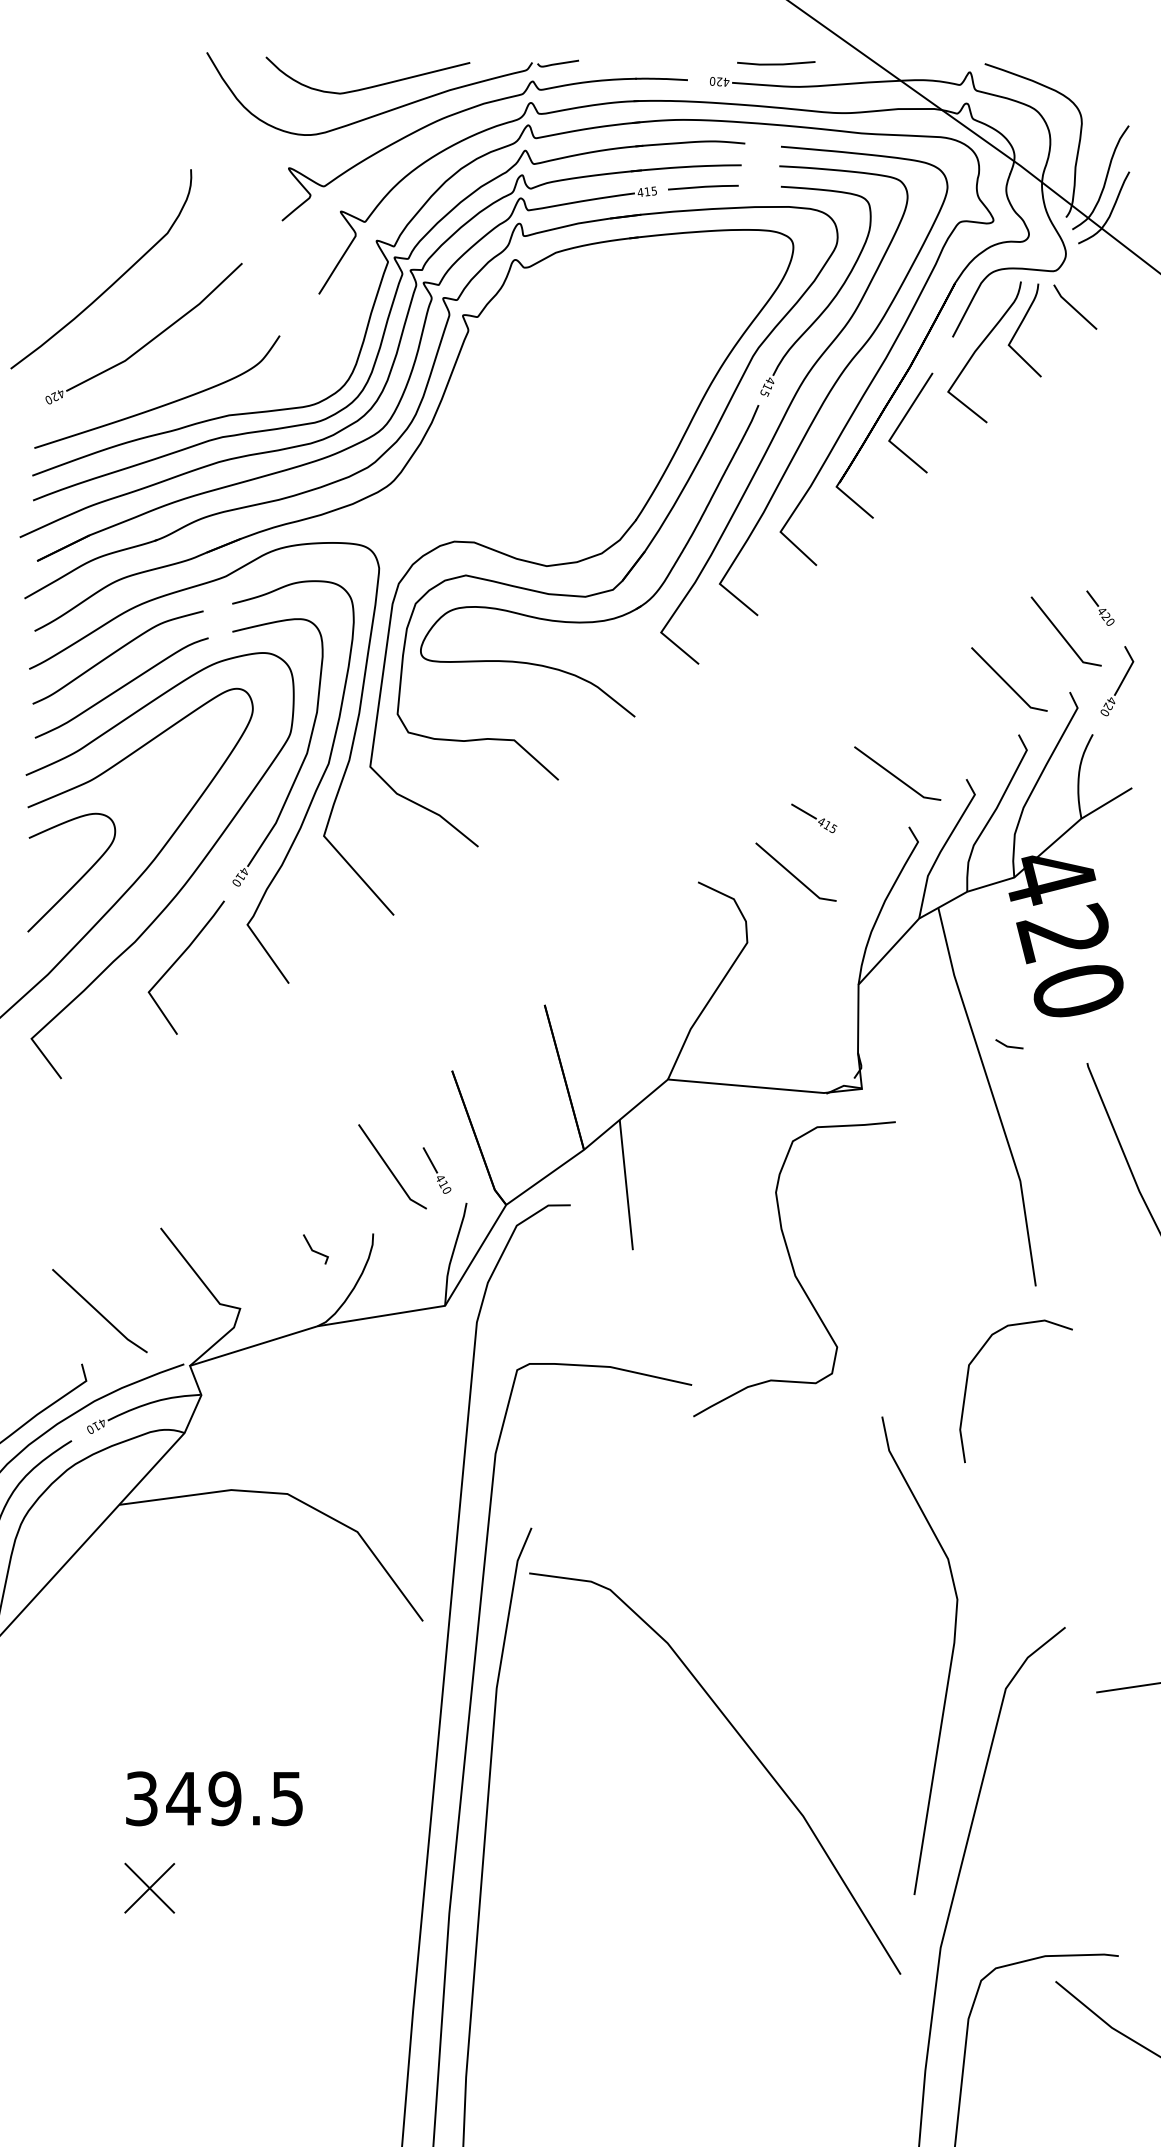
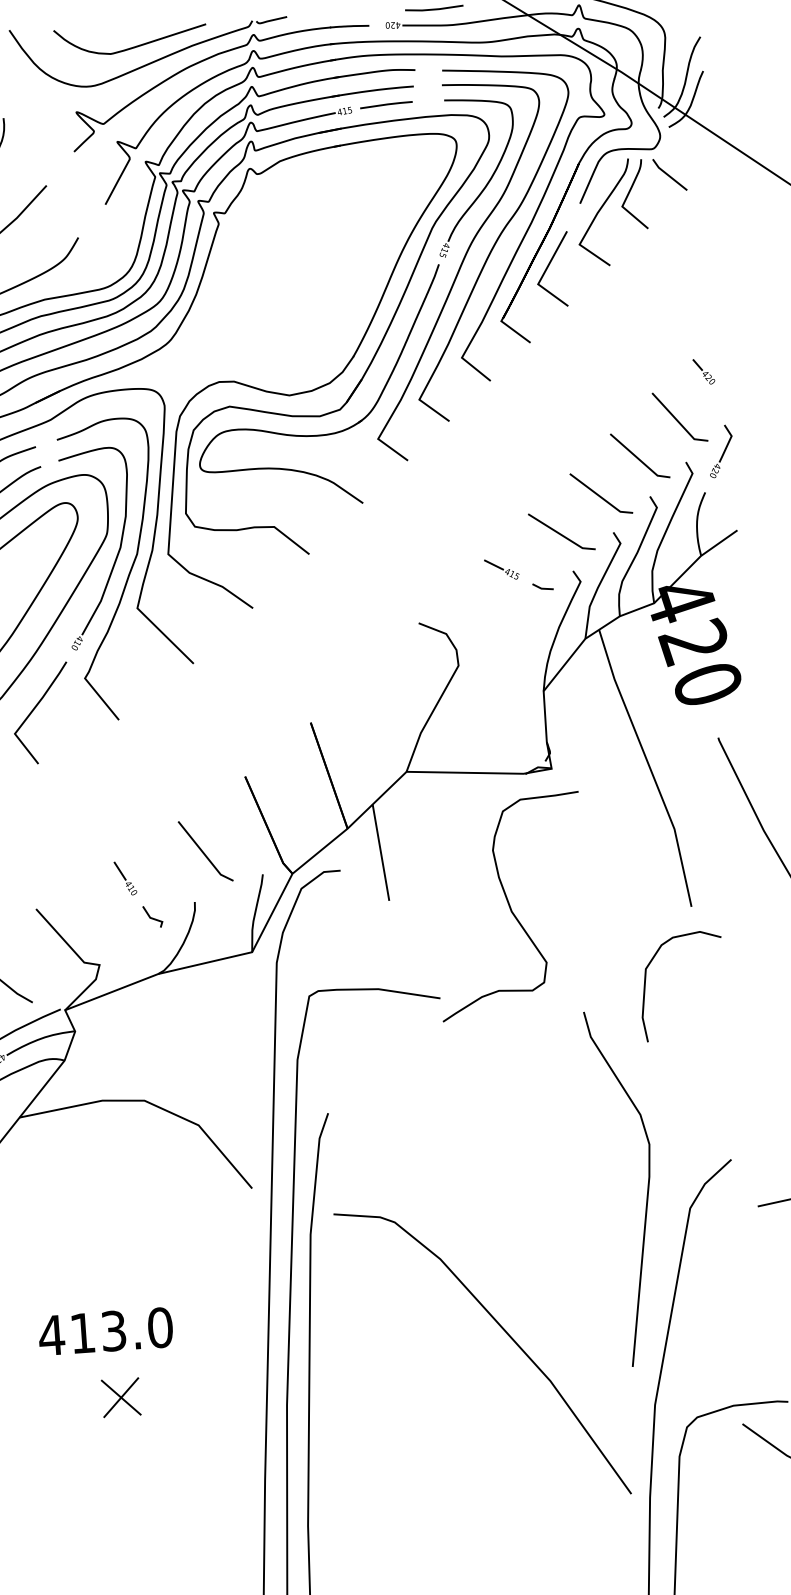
part: (1100, 607) -> (704, 371), moved
line: (792, 873) -> (598, 494), moved
line: (1008, 1045) -> (542, 587), moved
part: (436, 1170) -> (125, 878), moved
curve: (748, 1748) -> (506, 1333), moved
text: (214, 1798) -> (105, 1331), 349.5 -> 413.0
part: (149, 1887) -> (121, 1397), moved

